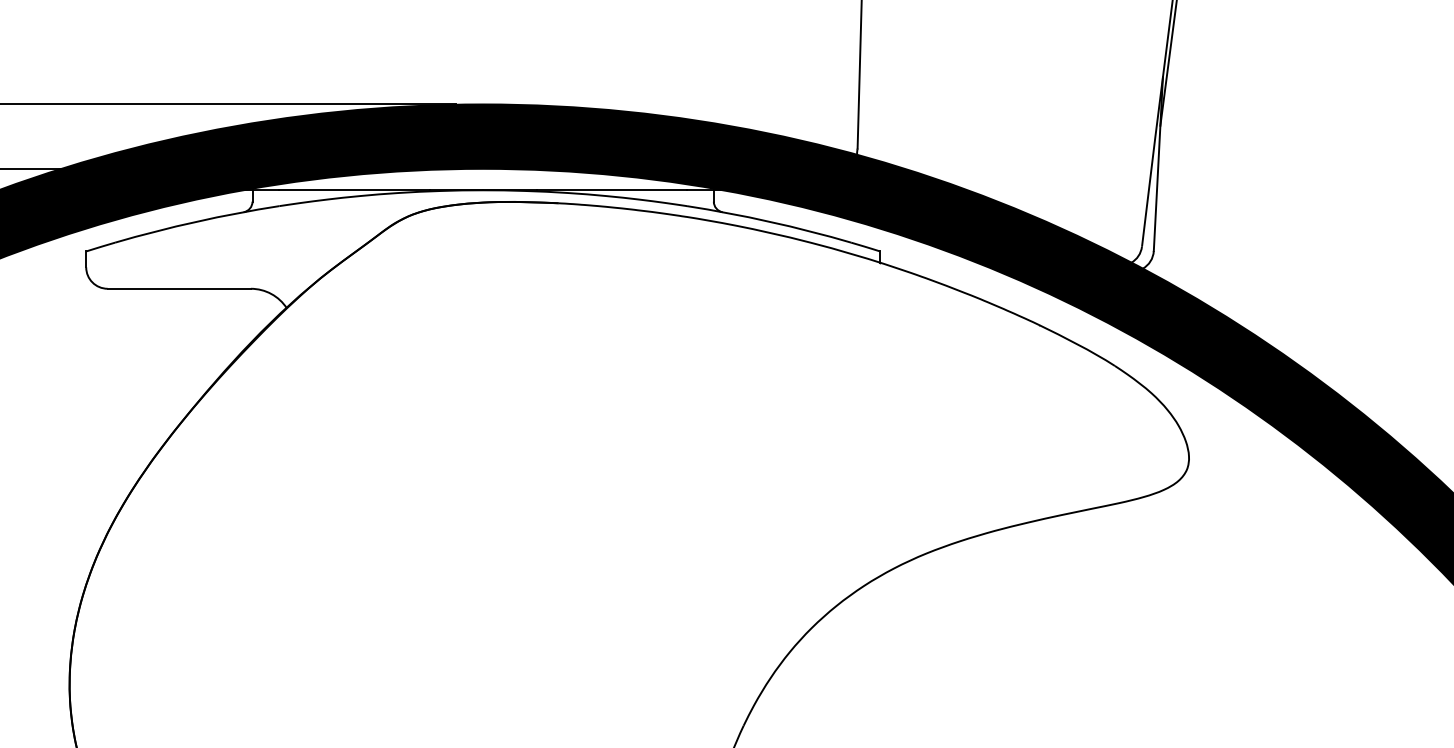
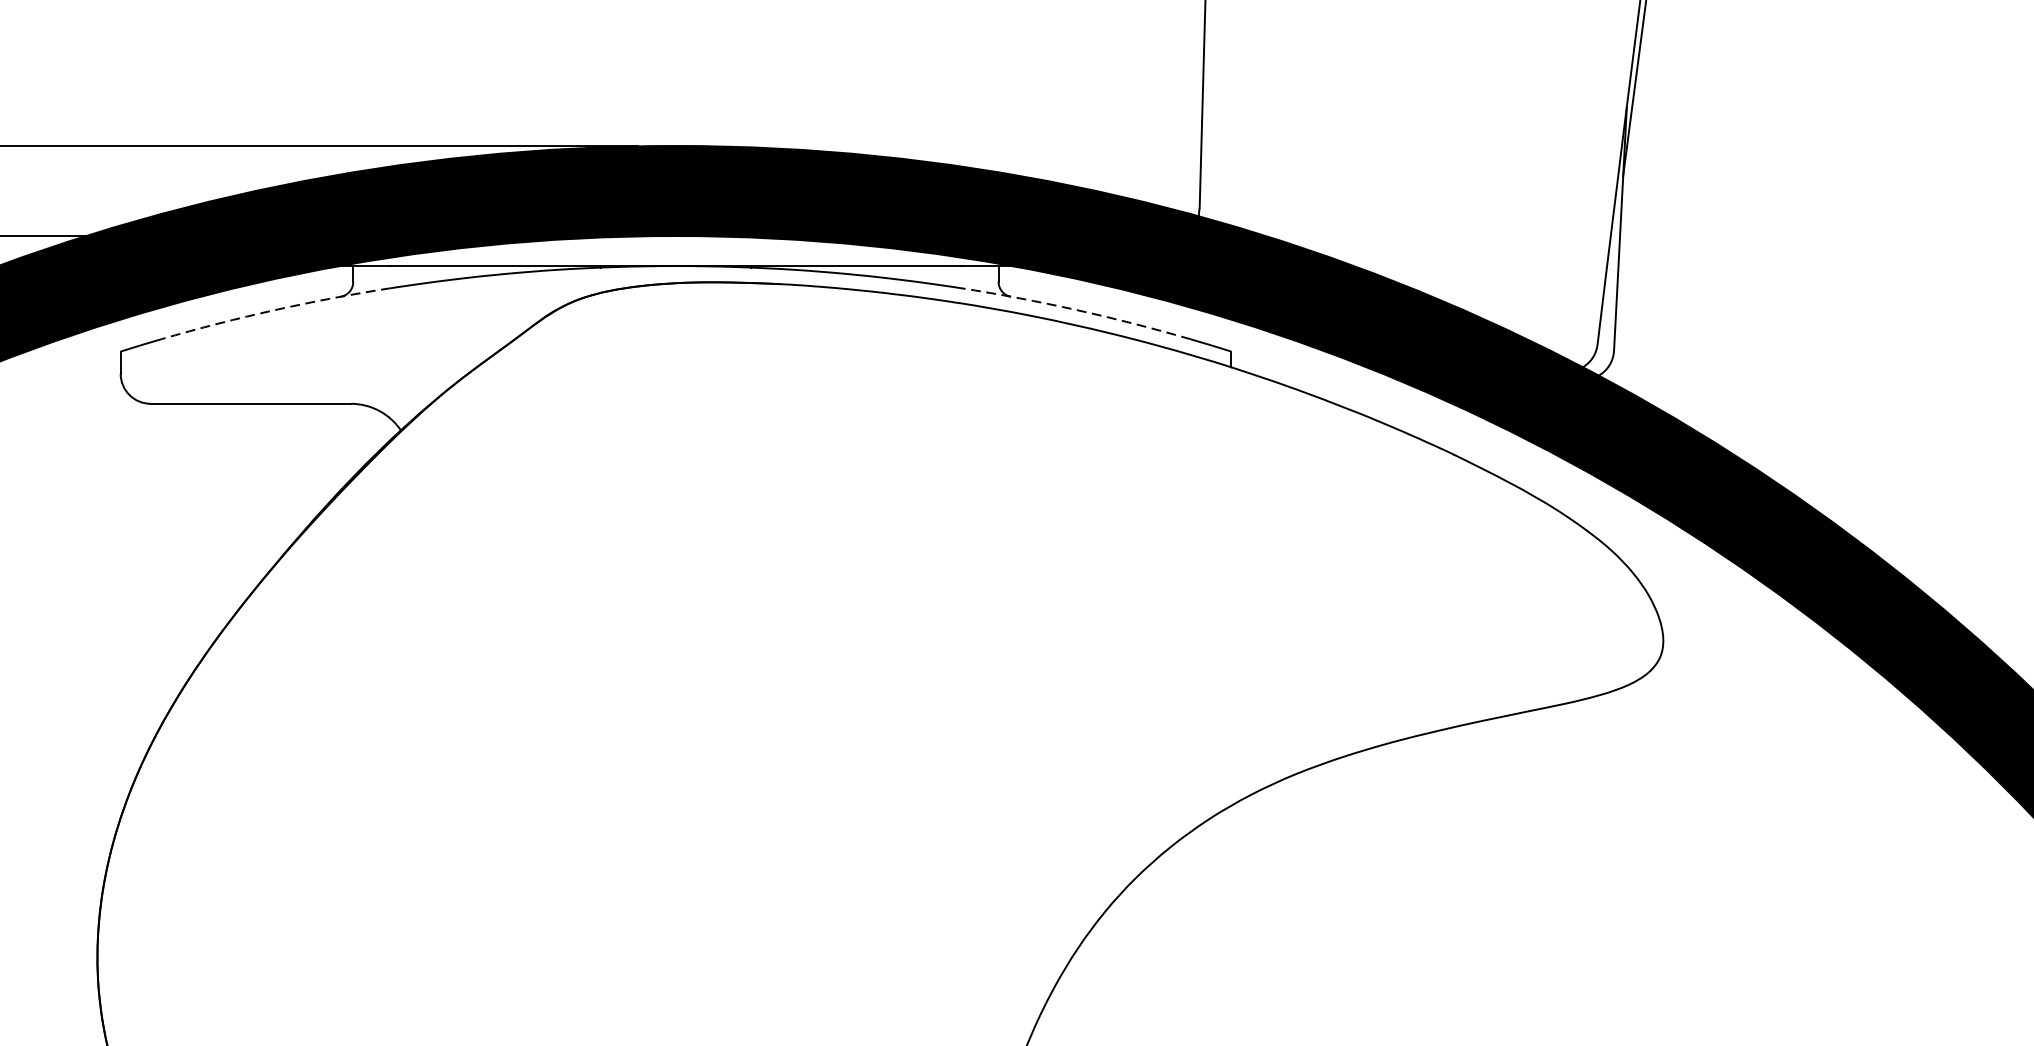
arc: (196, 221) -> (274, 309), solid -> dashed
arc: (769, 221) -> (1076, 309), solid -> dashed

